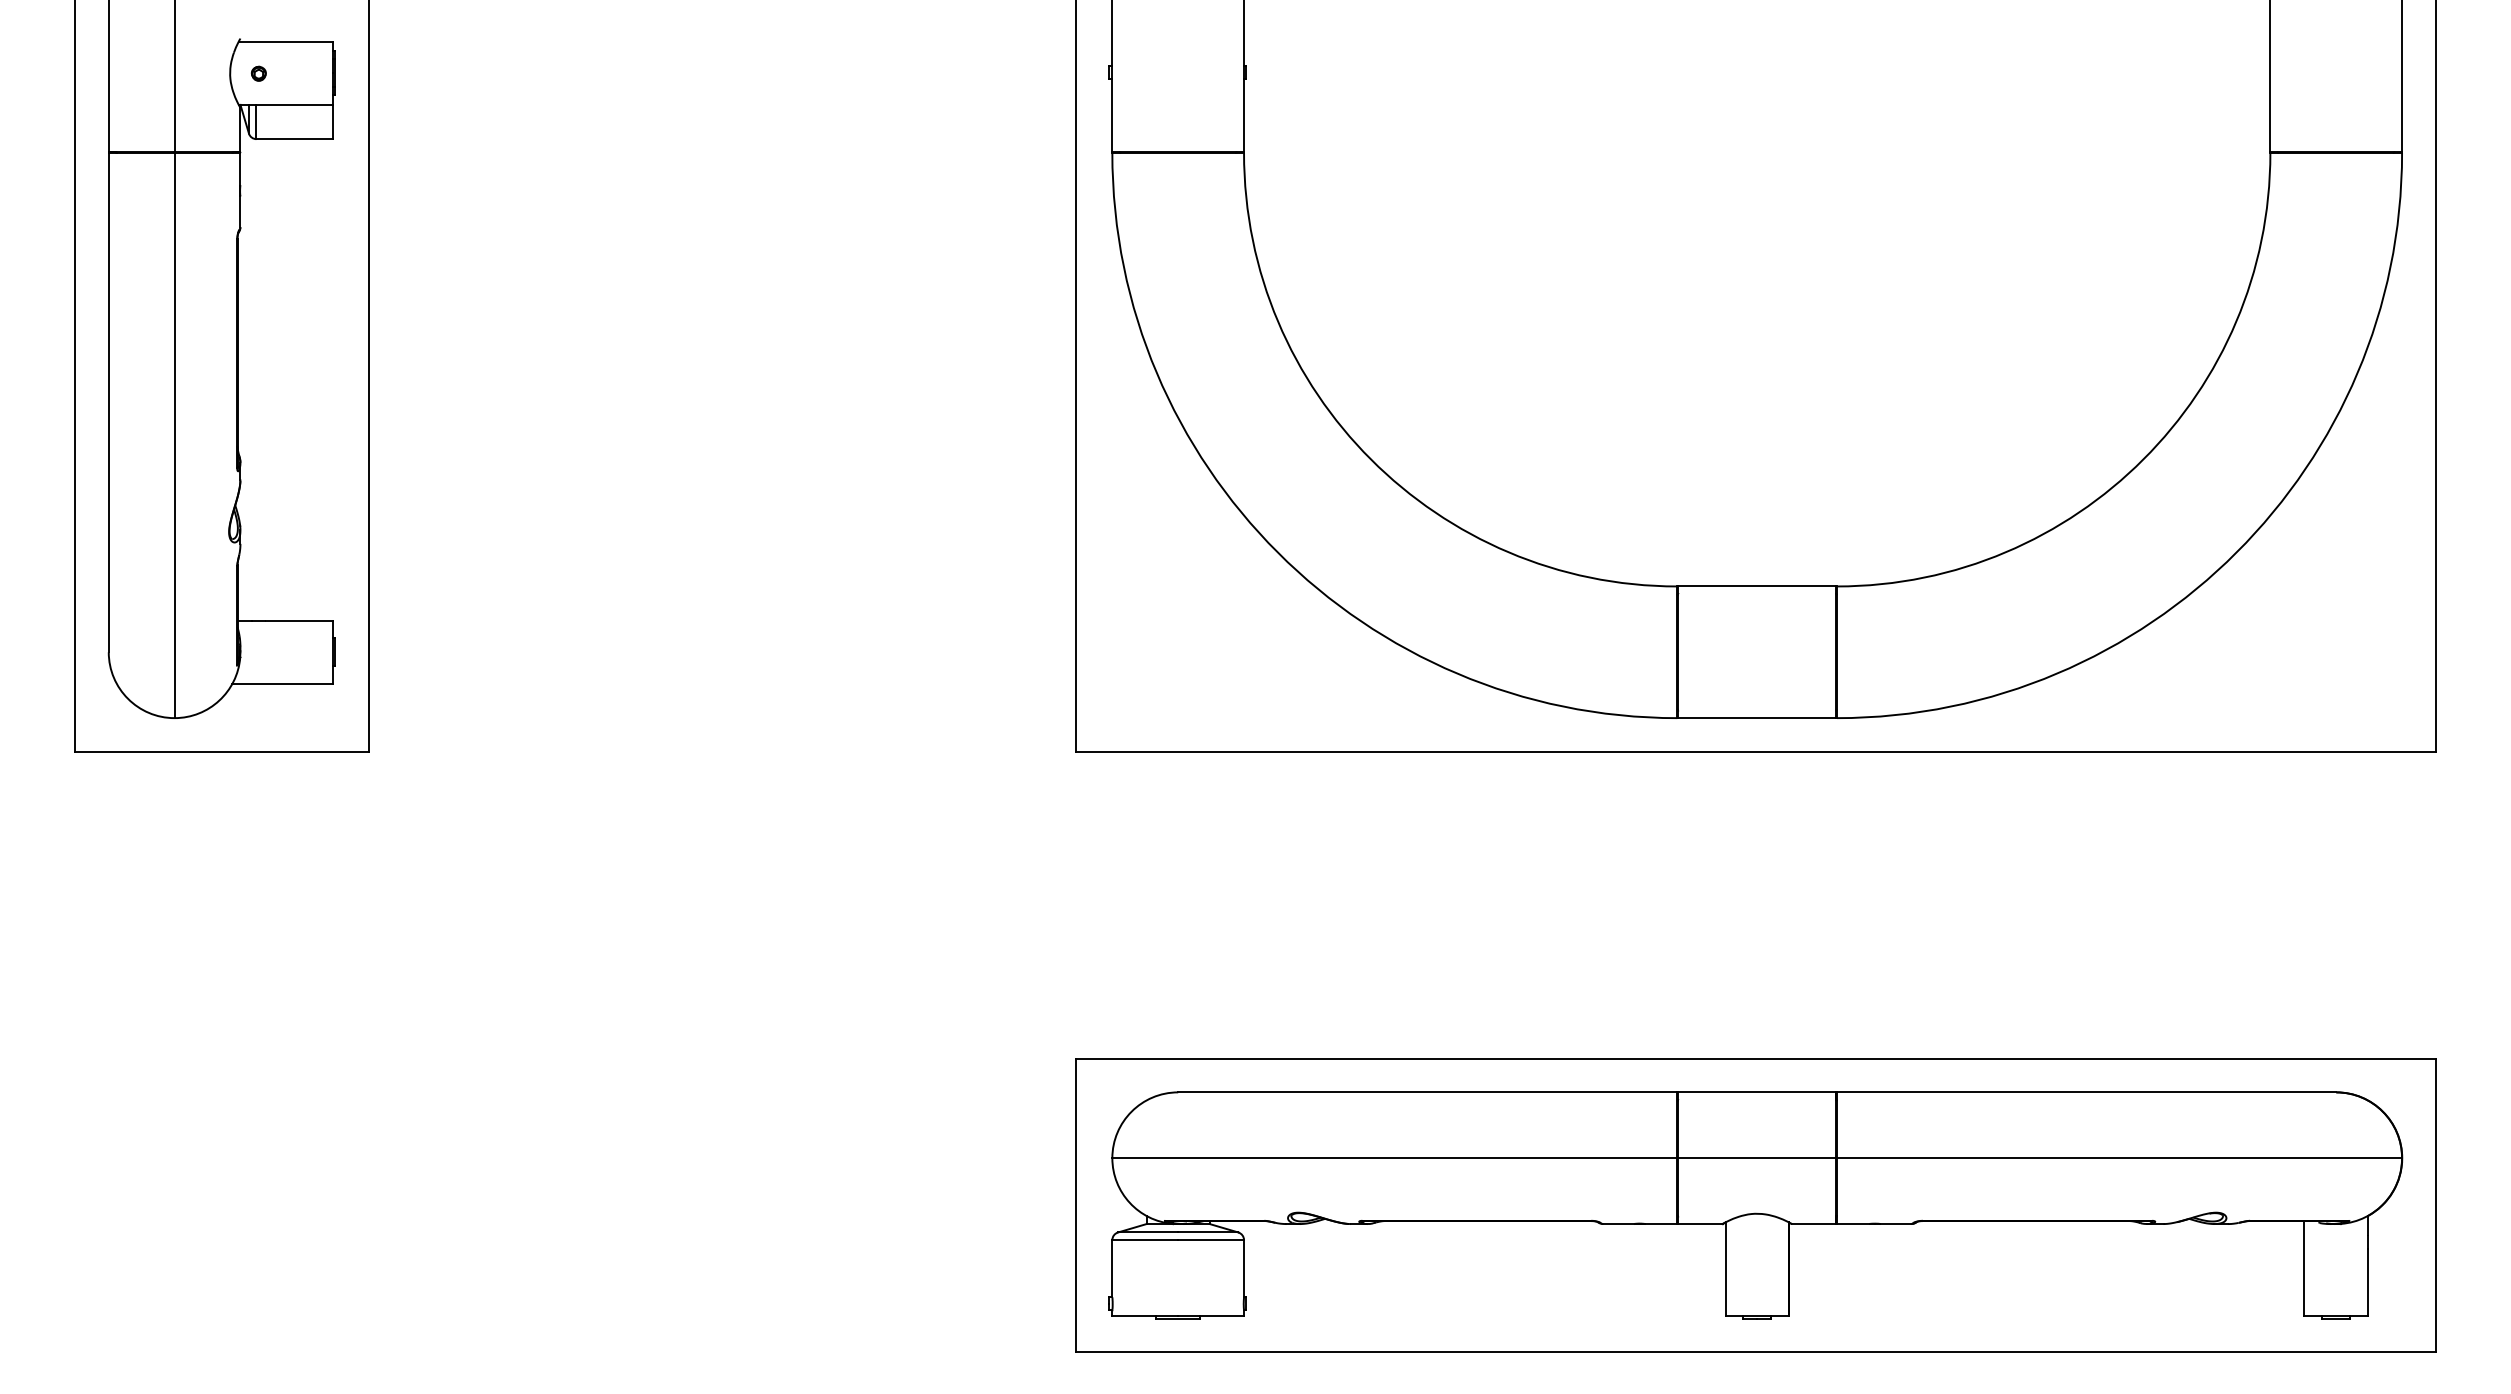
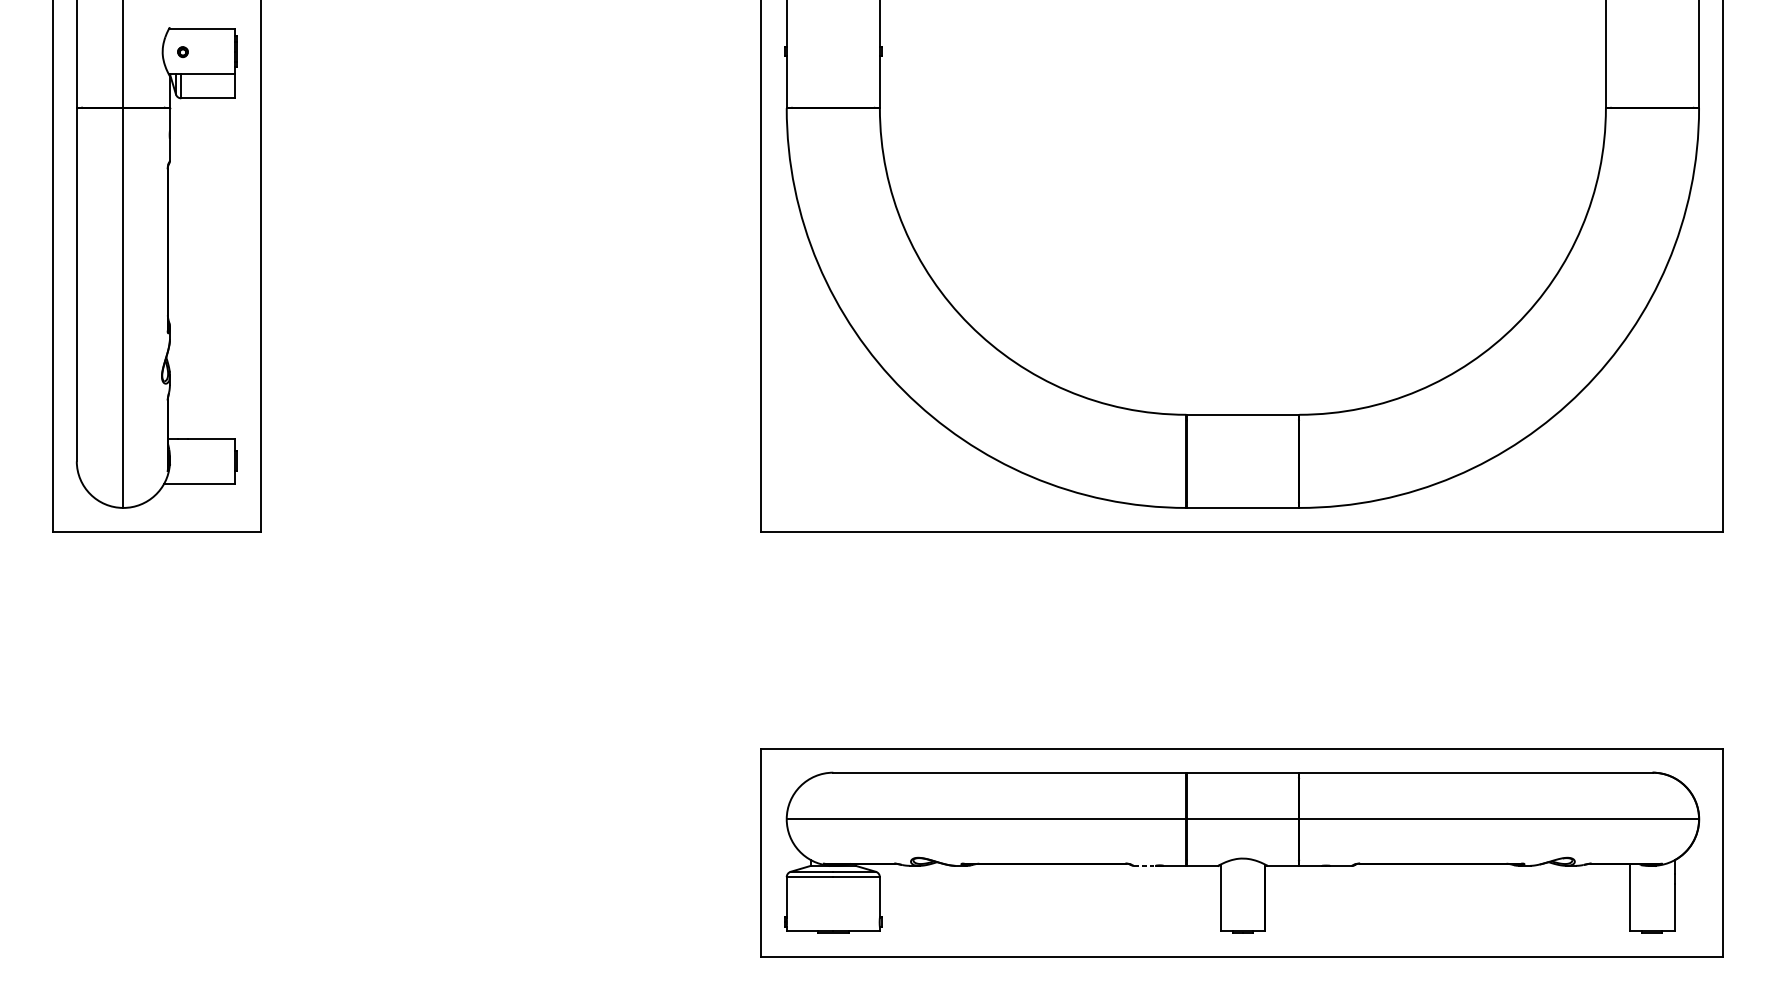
line: (1618, 1224) -> (1144, 866), solid -> dashed

